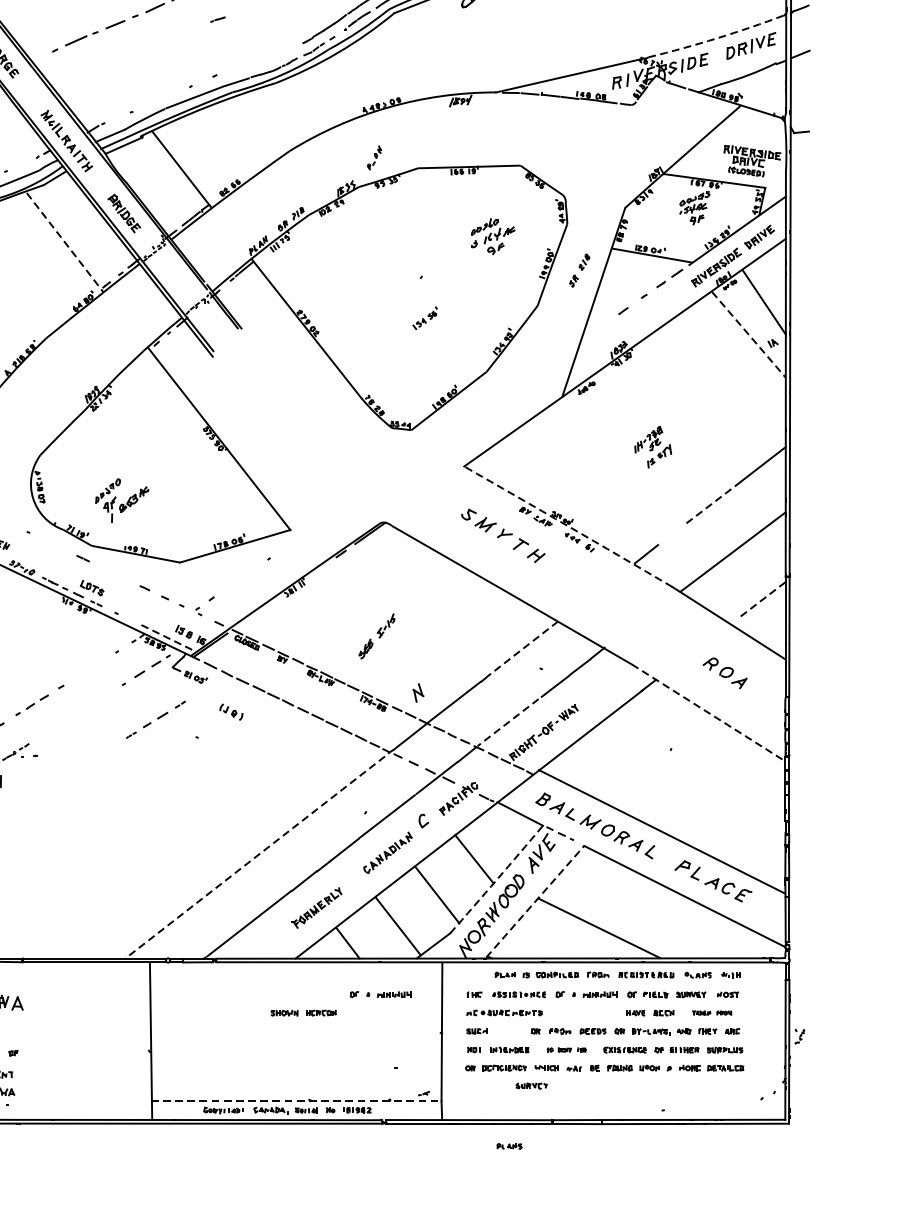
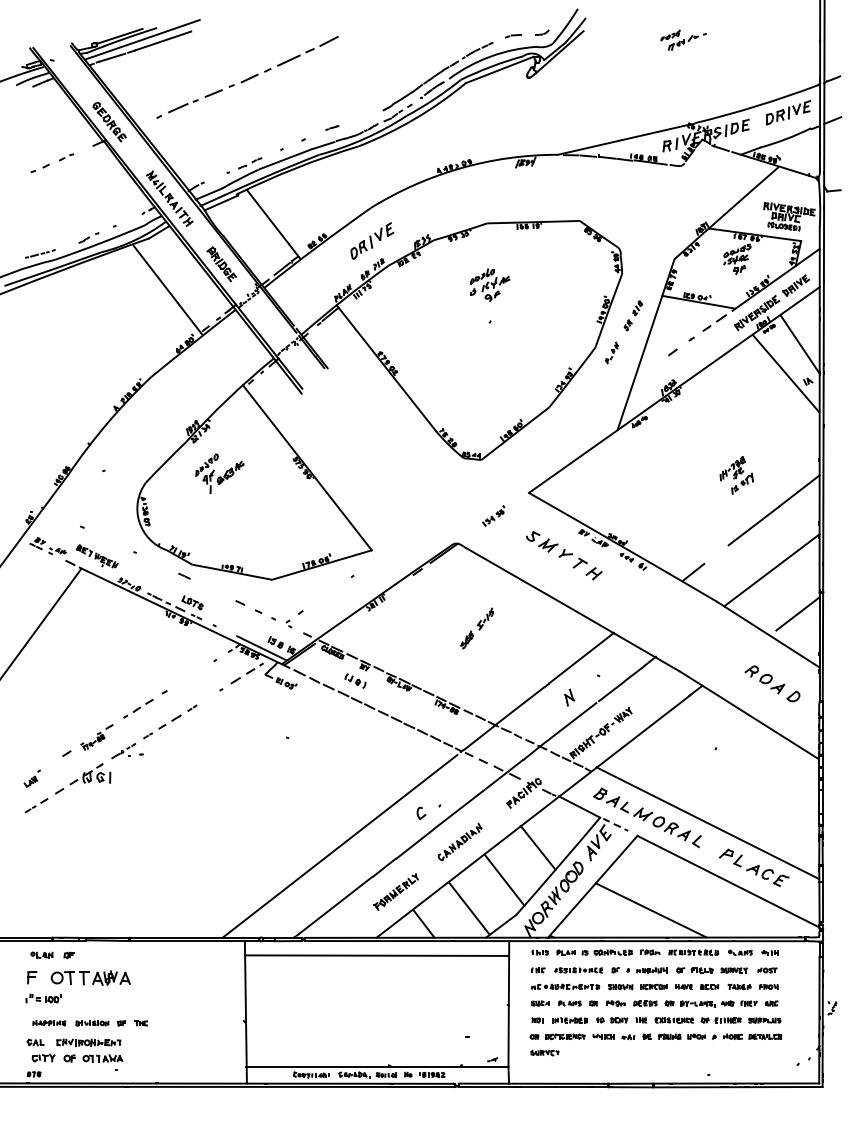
line: (218, 19) -> (332, 127), moved
arc: (717, 37) -> (757, 105), dashed -> solid
part: (156, 102) -> (250, 163), added
part: (374, 157) -> (611, 352), moved
part: (291, 187) -> (372, 240), added
part: (493, 235) -> (490, 284), moved
line: (65, 242) -> (168, 290), dashed -> solid
part: (424, 317) -> (493, 515), moved
line: (749, 334) -> (786, 373), dashed -> solid
part: (652, 447) -> (736, 475), moved
part: (121, 500) -> (219, 473), moved
line: (712, 503) -> (753, 526), dashed -> solid
arc: (568, 526) -> (623, 547), dashed -> solid
line: (761, 600) -> (797, 614), dashed -> solid
part: (376, 636) -> (476, 628), moved
line: (169, 638) -> (262, 648), dashed -> solid
line: (522, 649) -> (581, 658), dashed -> solid
part: (756, 691) -> (793, 696), added
part: (418, 692) -> (569, 697), moved
part: (231, 711) -> (355, 680), moved
line: (708, 712) -> (749, 715), dashed -> solid
part: (156, 719) -> (170, 721), moved
line: (507, 722) -> (568, 724), dashed -> solid
part: (423, 821) -> (421, 813), moved
line: (255, 857) -> (340, 846), dashed -> solid
arc: (496, 879) -> (558, 866), dashed -> solid
line: (535, 900) -> (593, 885), dashed -> solid
part: (475, 974) -> (539, 952), added
line: (295, 978) -> (376, 955), added
part: (380, 994) -> (453, 970), removed
part: (711, 1012) -> (752, 986), size x1.43
part: (303, 1013) -> (637, 987), moved
part: (566, 1050) -> (621, 1020), size x1.43
part: (34, 1053) -> (140, 1023), added
part: (531, 1085) -> (544, 1052), moved
line: (296, 1101) -> (377, 1066), dashed -> solid
part: (509, 1146) -> (569, 1003), moved

